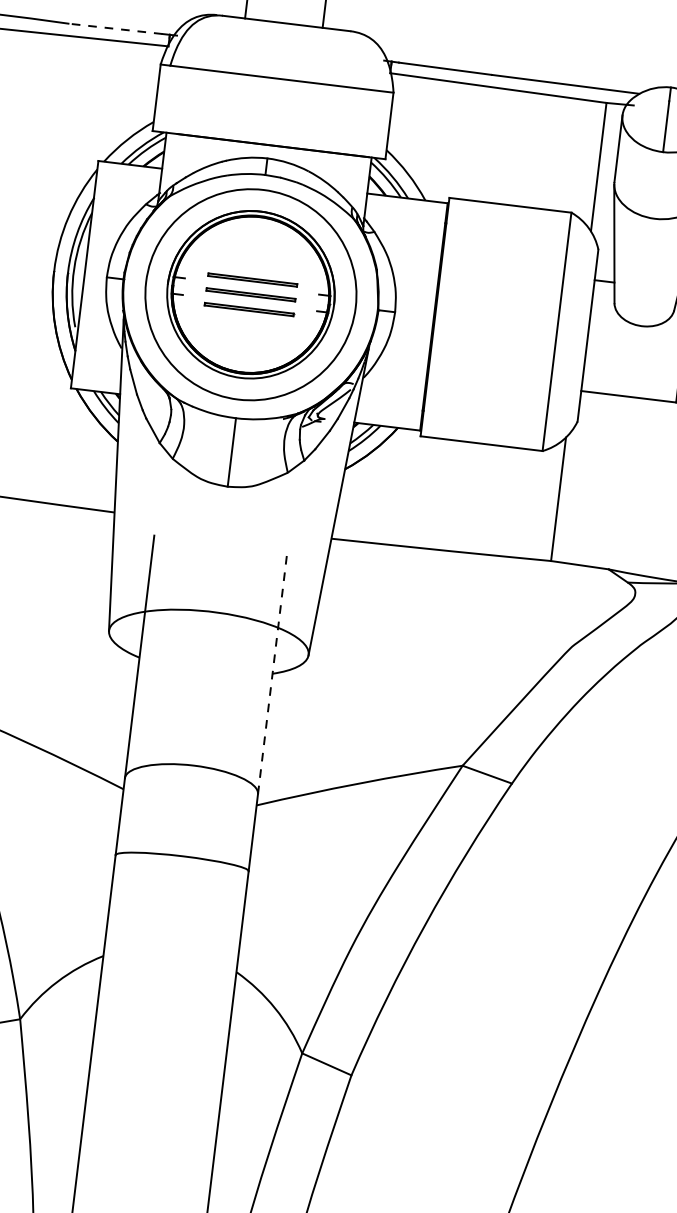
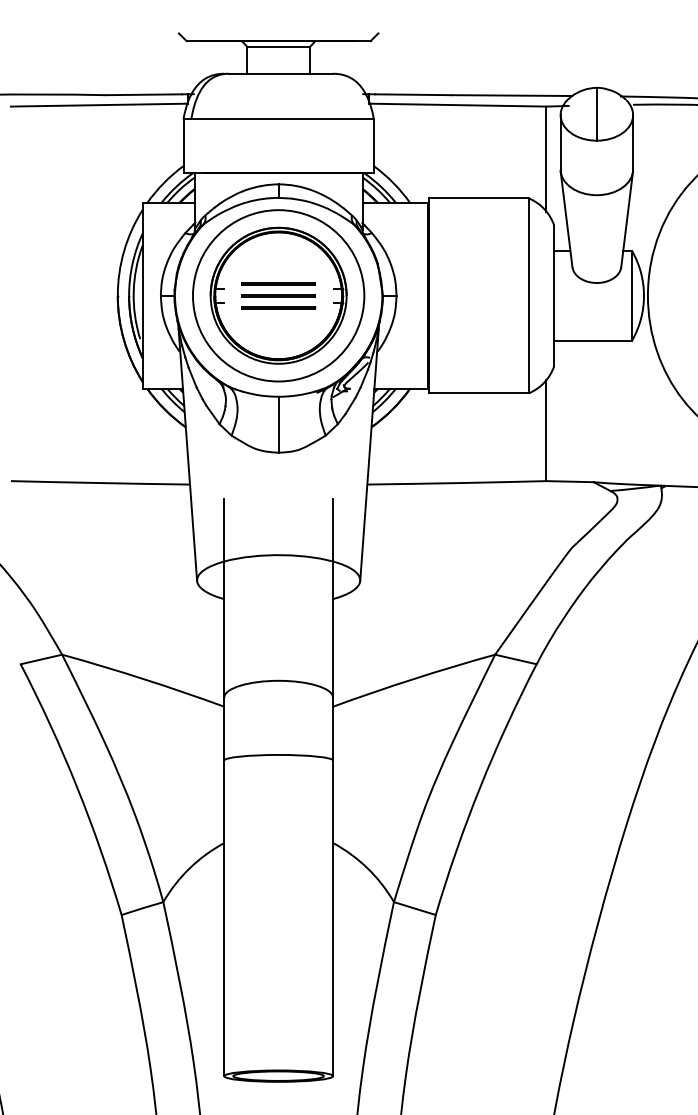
line: (115, 28) -> (143, 94), dashed -> solid
line: (273, 671) -> (333, 597), dashed -> solid

